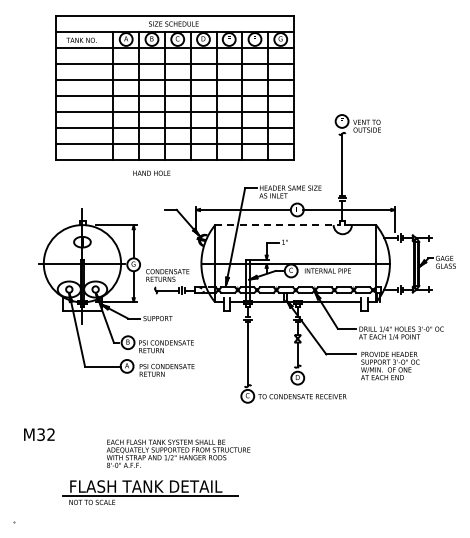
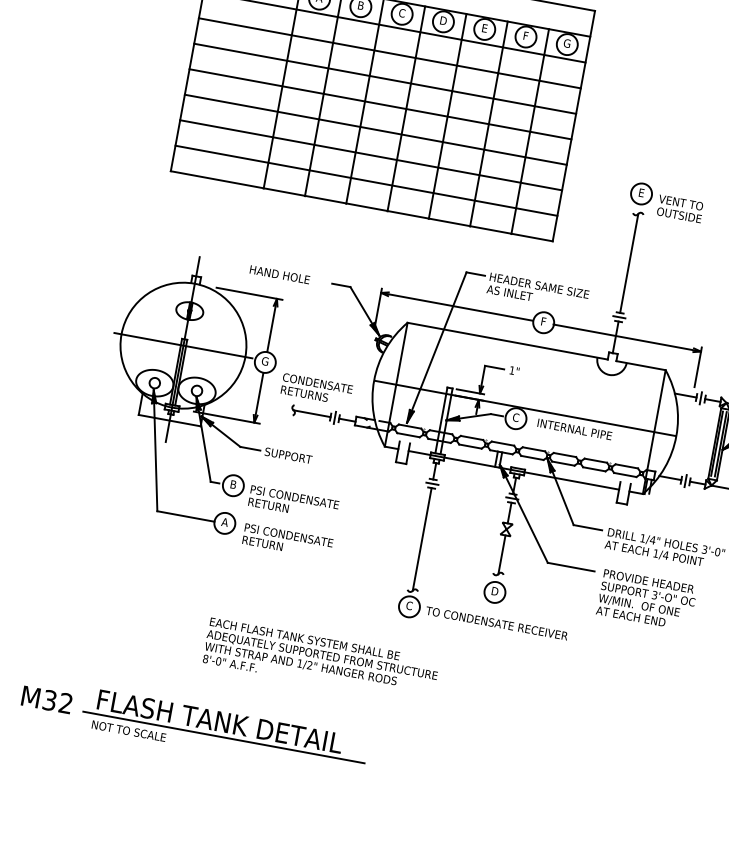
text: (151, 172) -> (279, 273), moved
line: (278, 225) -> (508, 342), dashed -> solid
text: (39, 434) -> (47, 699), moved
text: (178, 453) -> (321, 660), moved

